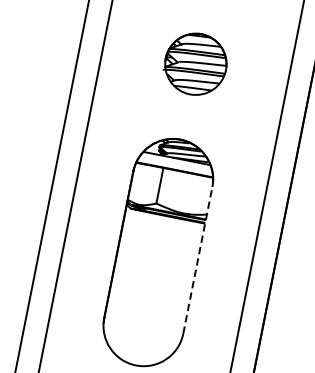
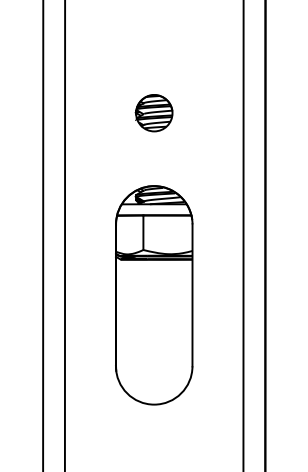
part: (194, 64) -> (153, 113), size x0.62
line: (198, 259) -> (192, 294), dashed -> solid

